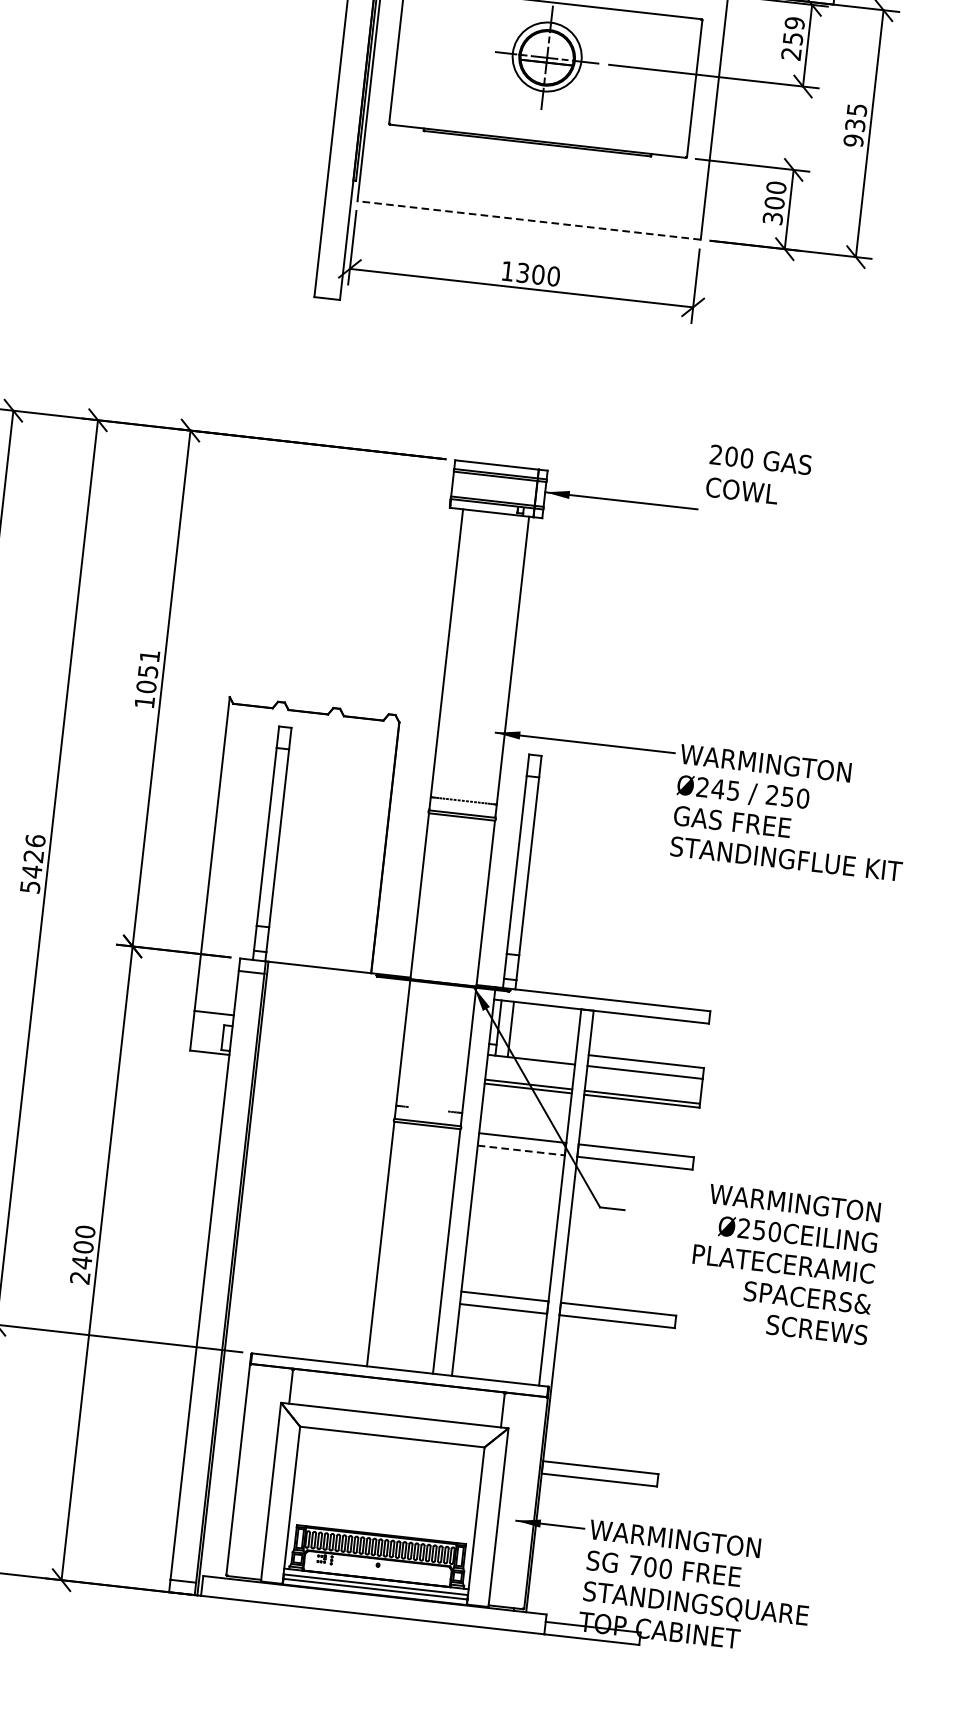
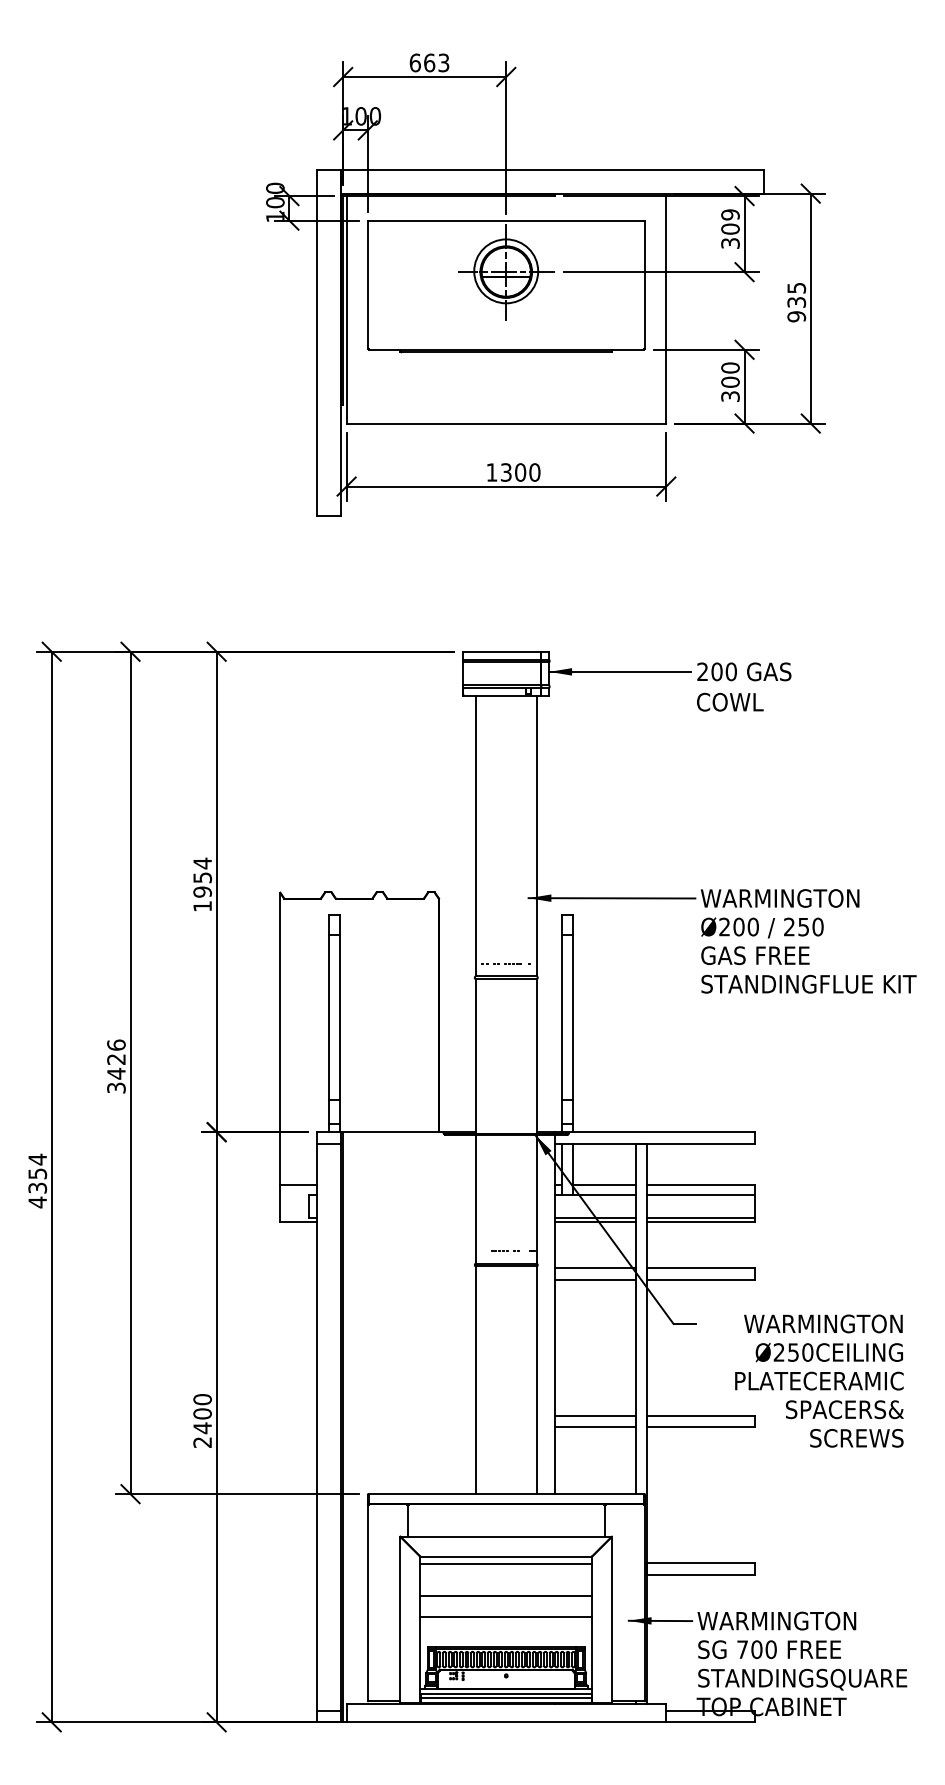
text: (792, 45) -> (730, 235), 259 -> 309
line: (529, 220) -> (506, 423), dashed -> solid
text: (759, 475) -> (744, 686), moved
text: (148, 671) -> (202, 877), 1051 -> 1954
text: (725, 789) -> (745, 926), Ø245 -> Ø200
text: (29, 886) -> (115, 1087), 5426 -> 3426
line: (542, 1050) -> (604, 1185), added
line: (427, 1108) -> (504, 1250), added
line: (521, 1150) -> (595, 1279), dashed -> solid
text: (784, 1263) -> (819, 1380), moved
line: (391, 1445) -> (506, 1564), added
line: (388, 1478) -> (506, 1595), added
line: (385, 1501) -> (506, 1616), added

